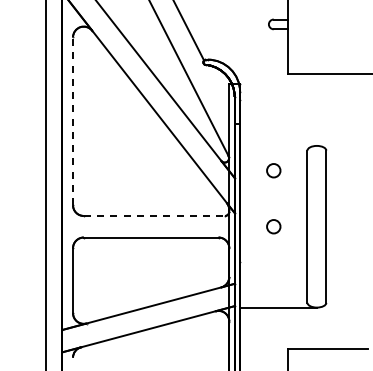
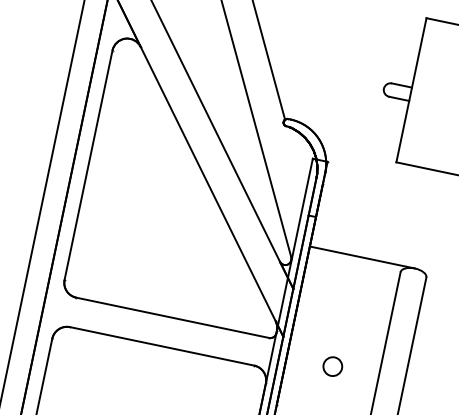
line: (73, 121) -> (89, 165), dashed -> solid
line: (278, 145) -> (362, 256), added
circle: (273, 170) -> (348, 289), removed
line: (154, 215) -> (173, 317), dashed -> solid

